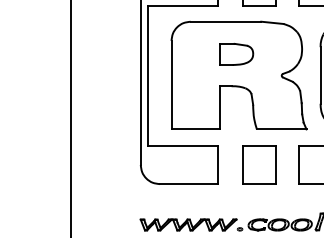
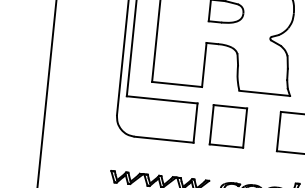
part: (259, 164) -> (228, 125), moved

